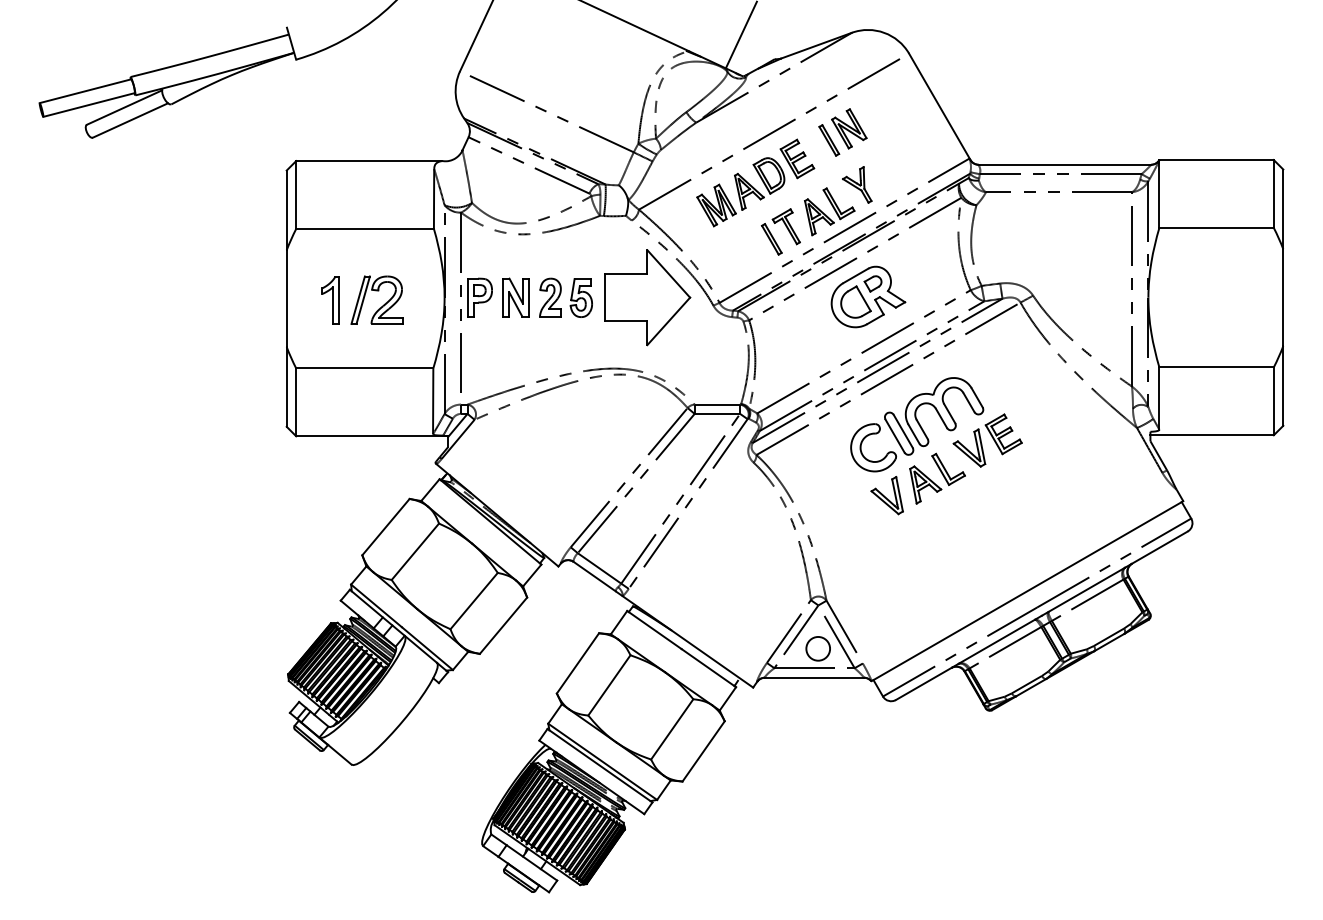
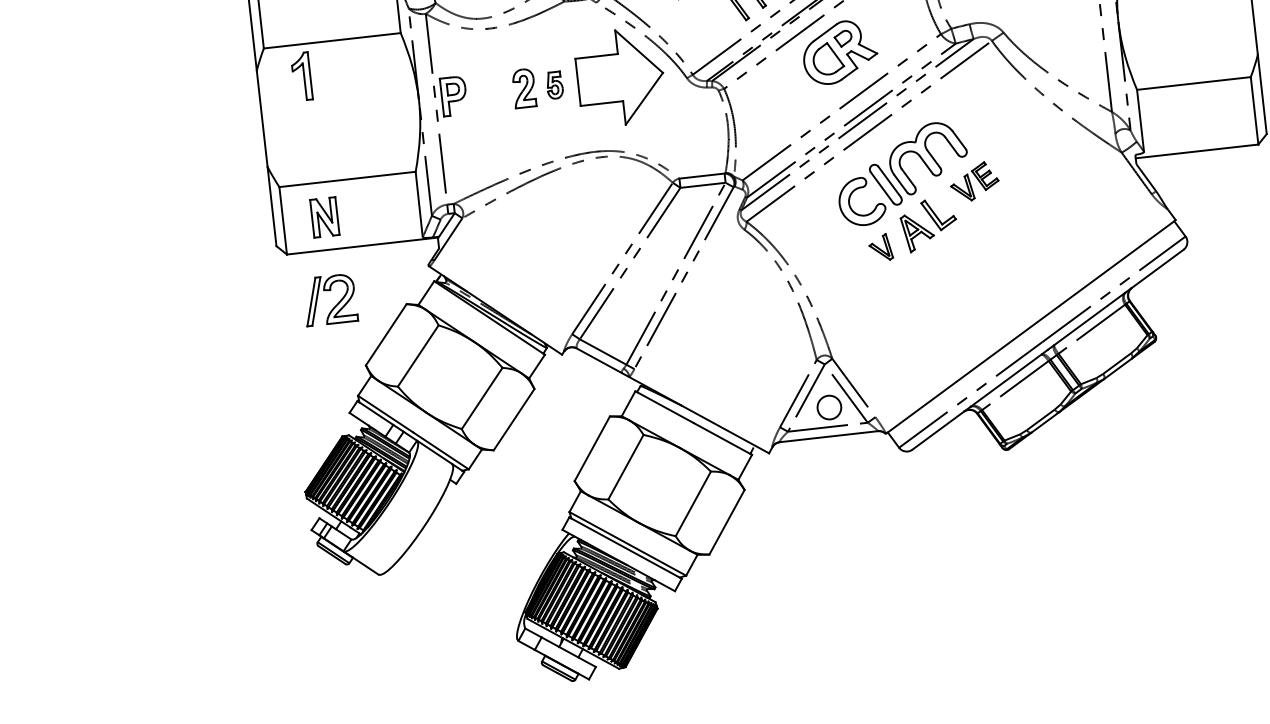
part: (376, 291) -> (328, 291), moved
part: (515, 297) -> (324, 217), moved
part: (580, 297) -> (554, 84), size x0.7
part: (330, 300) -> (301, 77), moved
part: (987, 440) -> (974, 181), size x0.7
part: (886, 495) -> (880, 247), size x0.7

